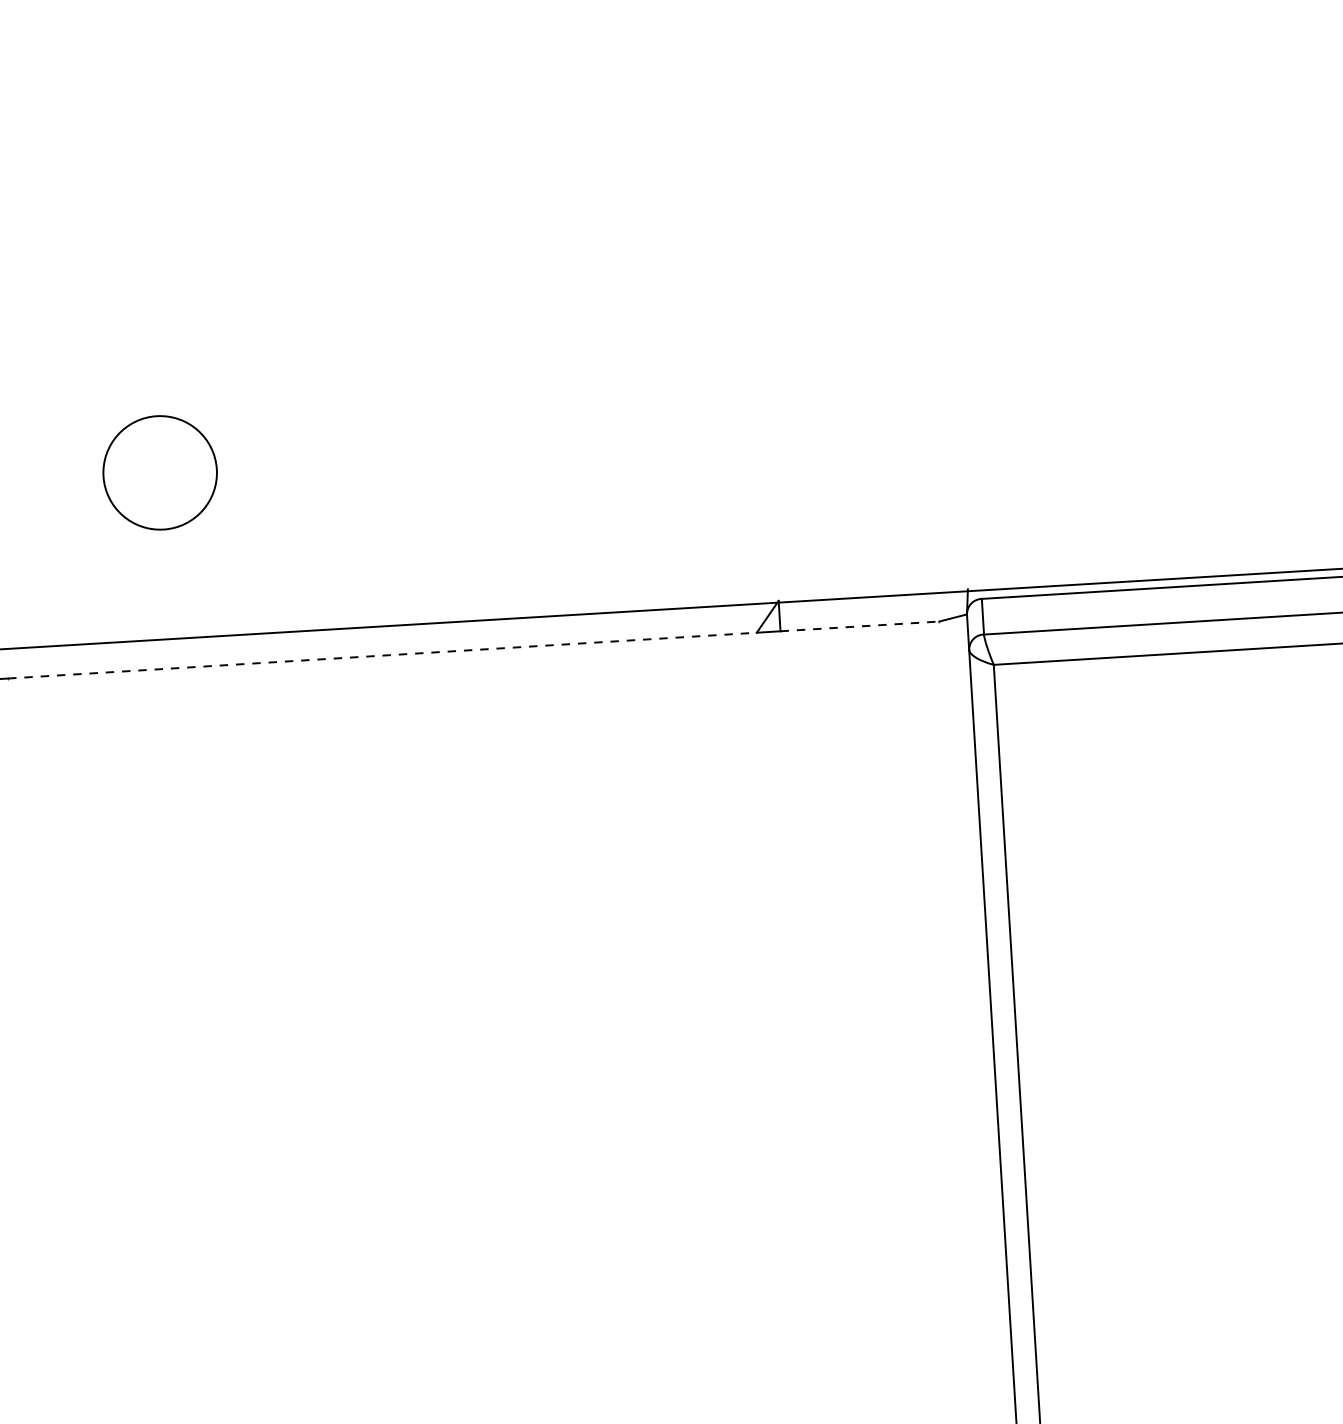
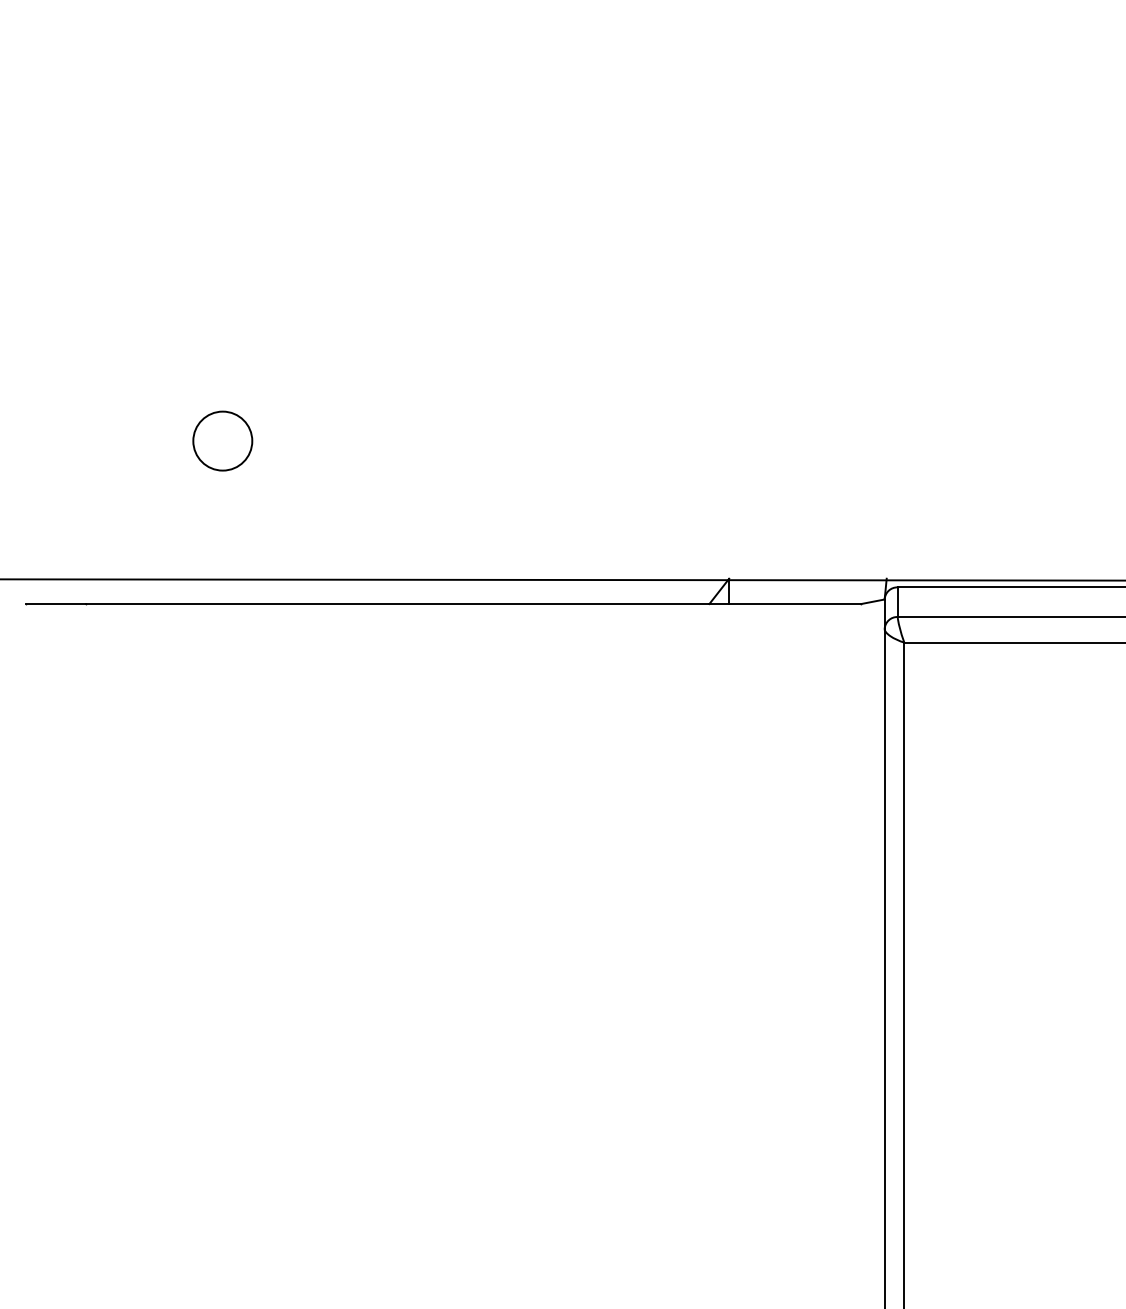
circle: (159, 472) -> (222, 440), size x0.62
line: (860, 626) -> (795, 604), dashed -> solid
line: (382, 656) -> (397, 604), dashed -> solid

